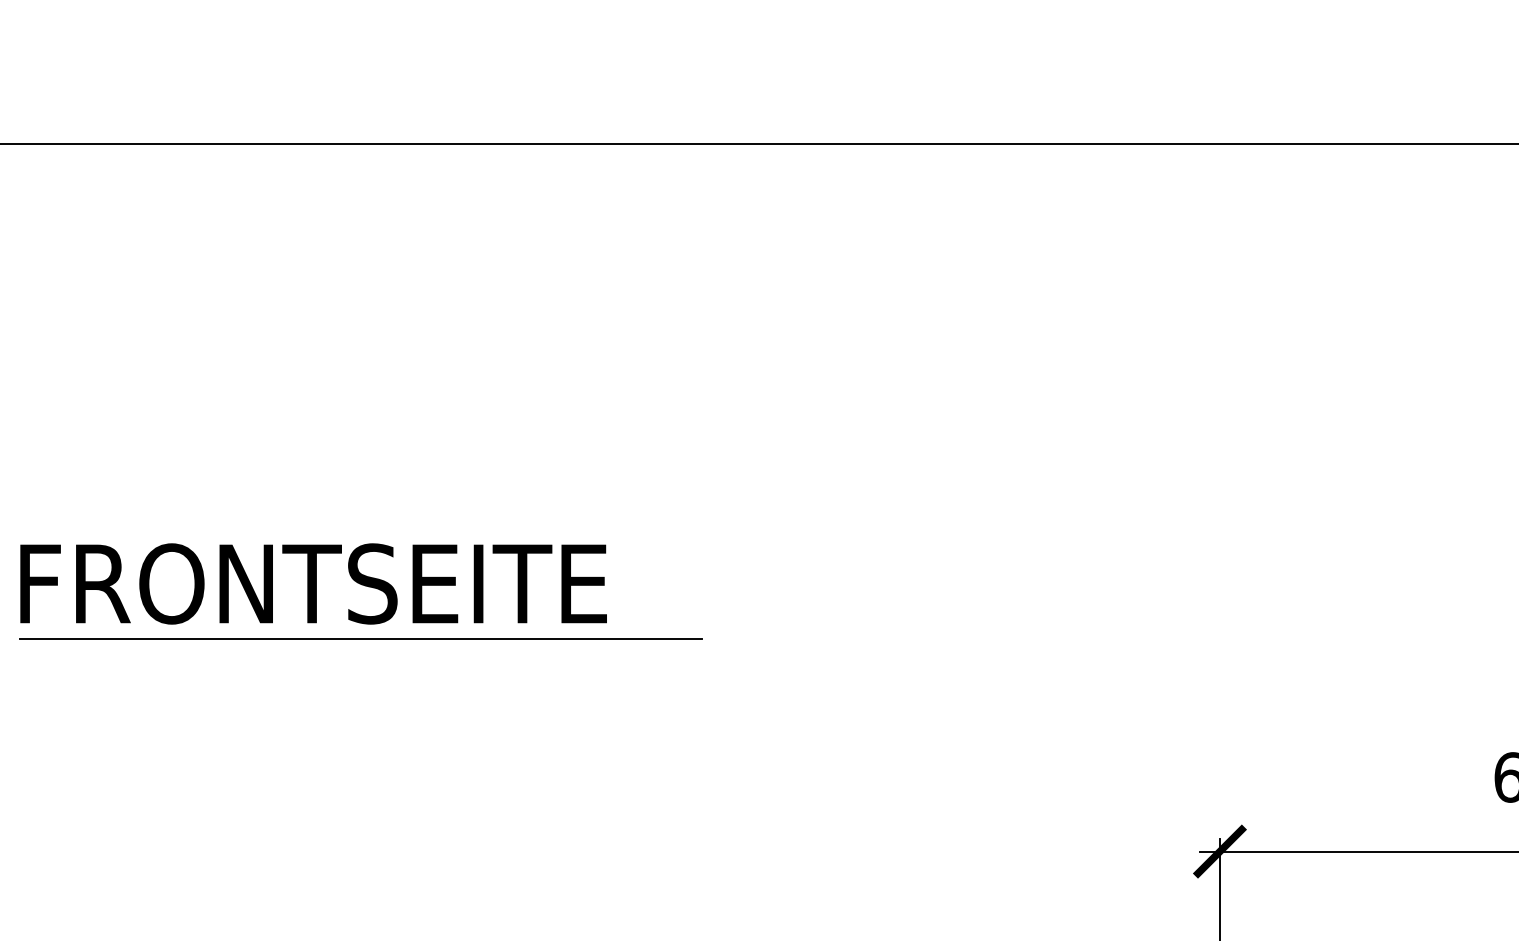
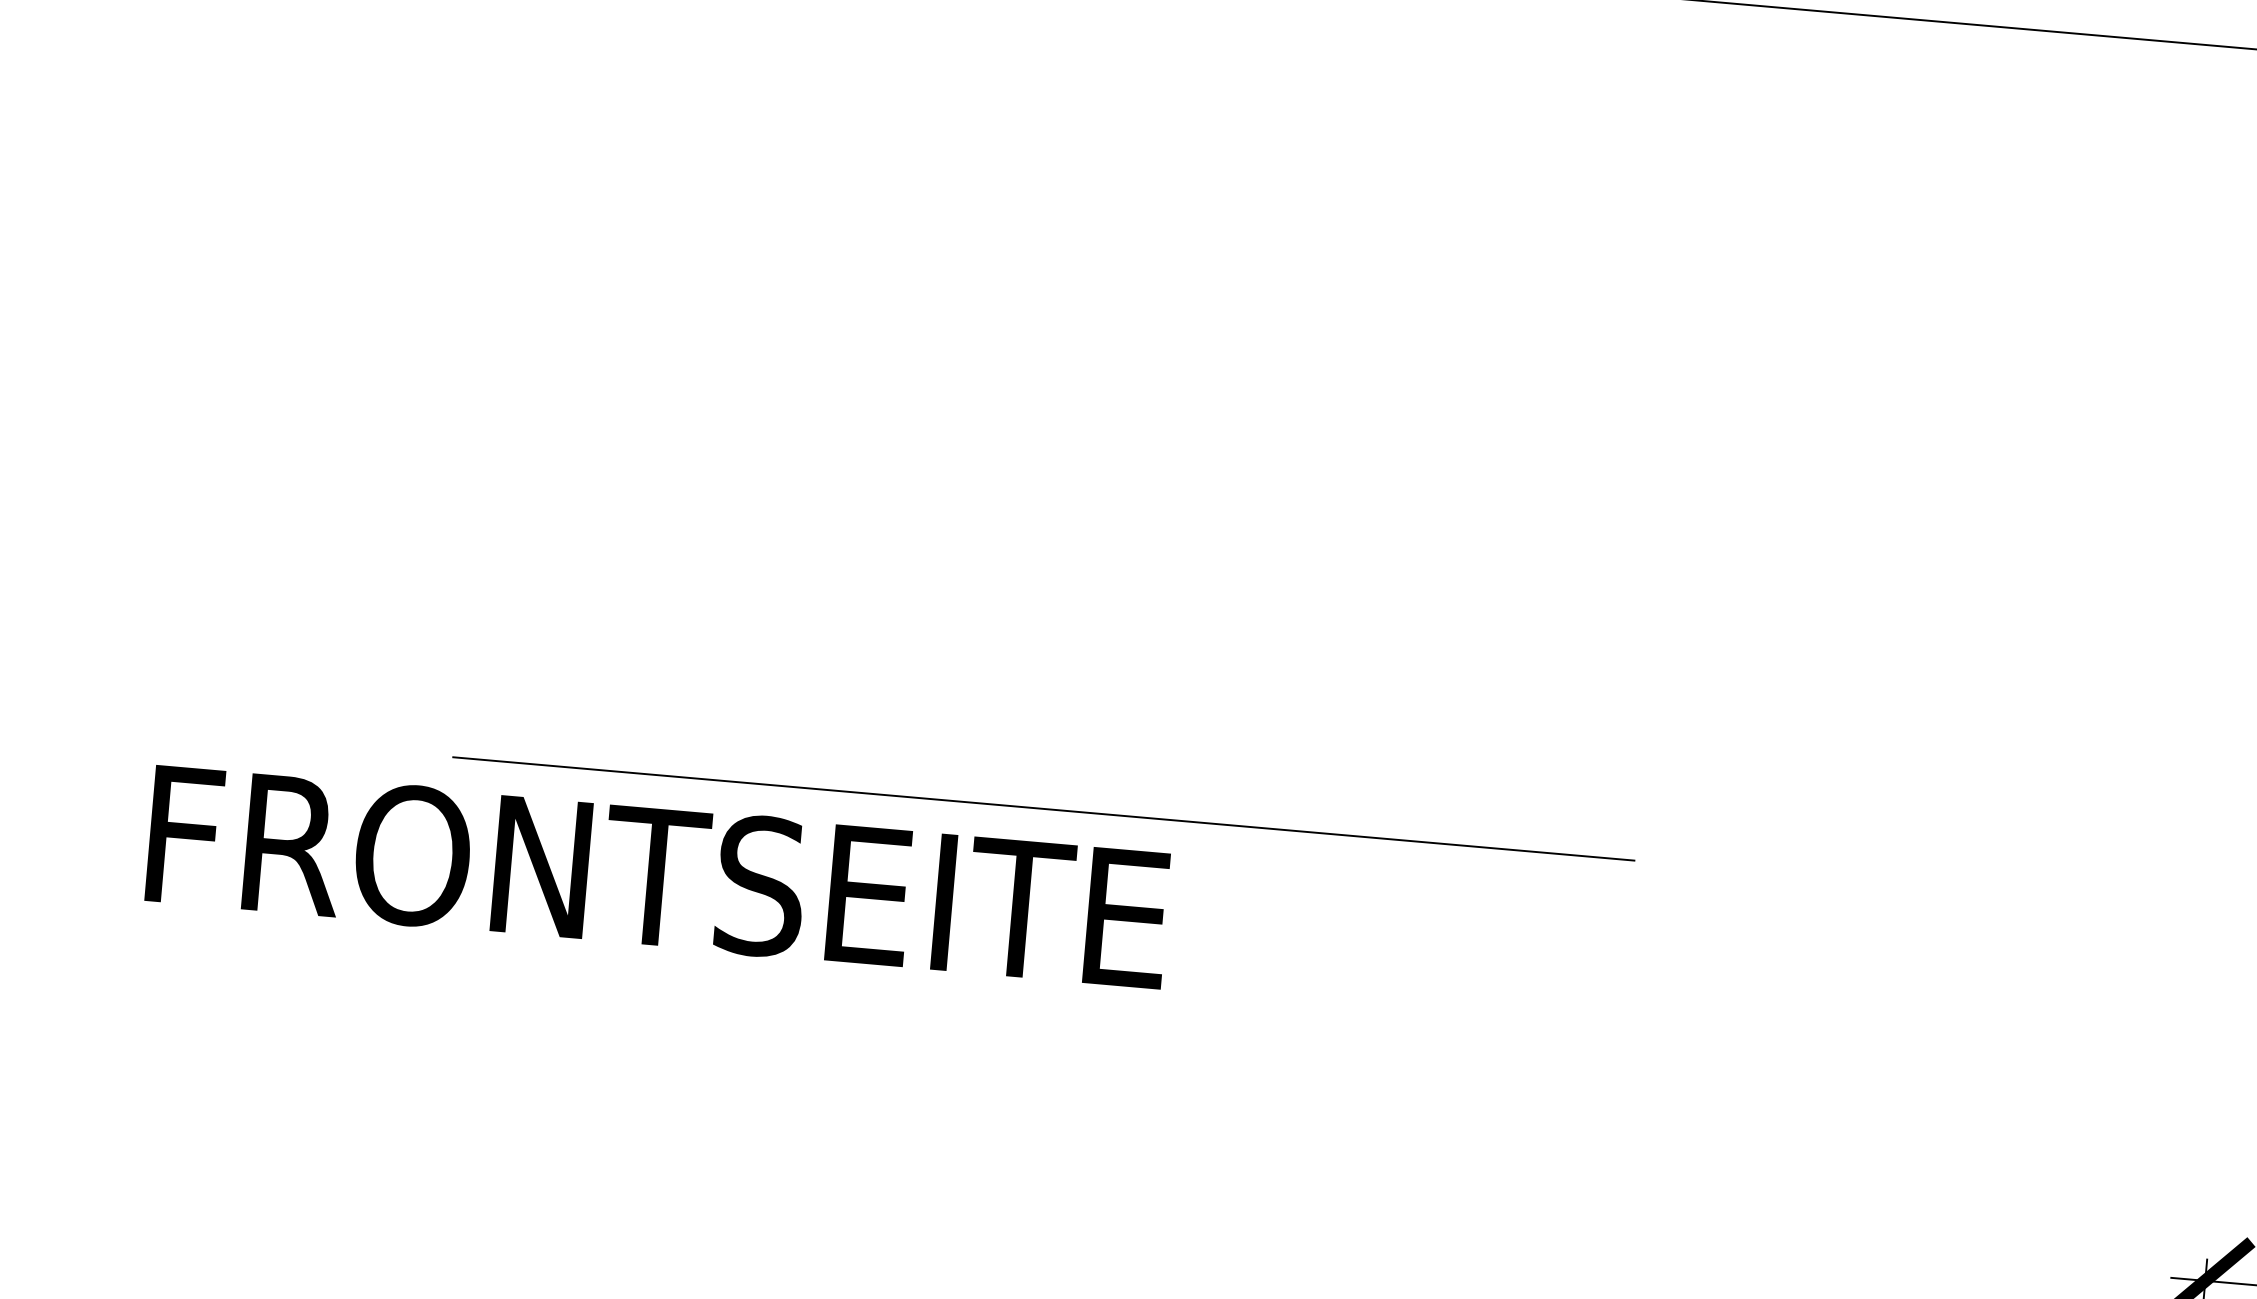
text: (313, 583) -> (658, 876), moved
line: (360, 638) -> (1043, 807), moved

